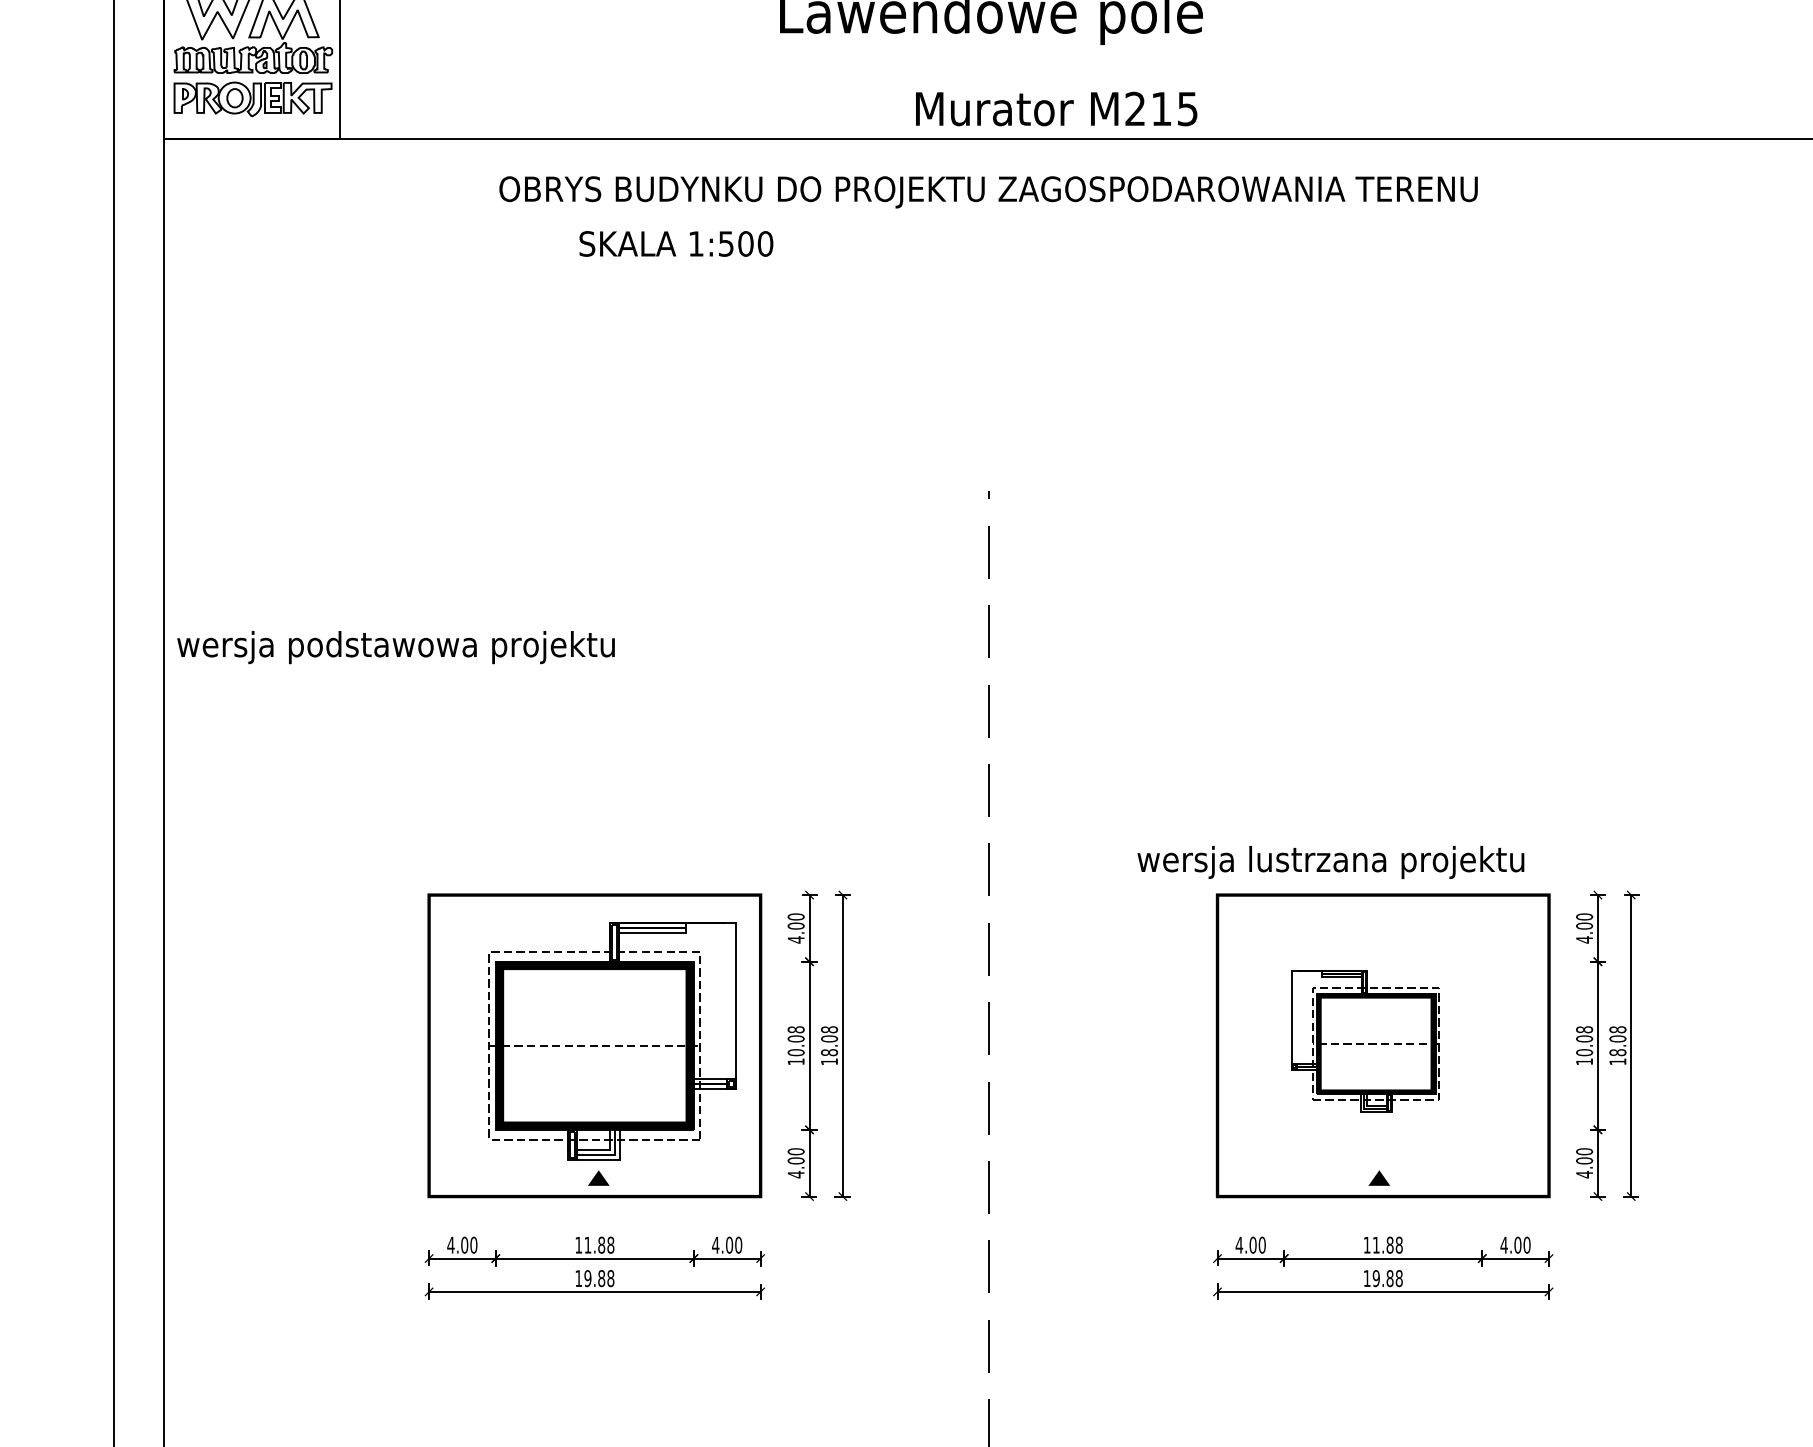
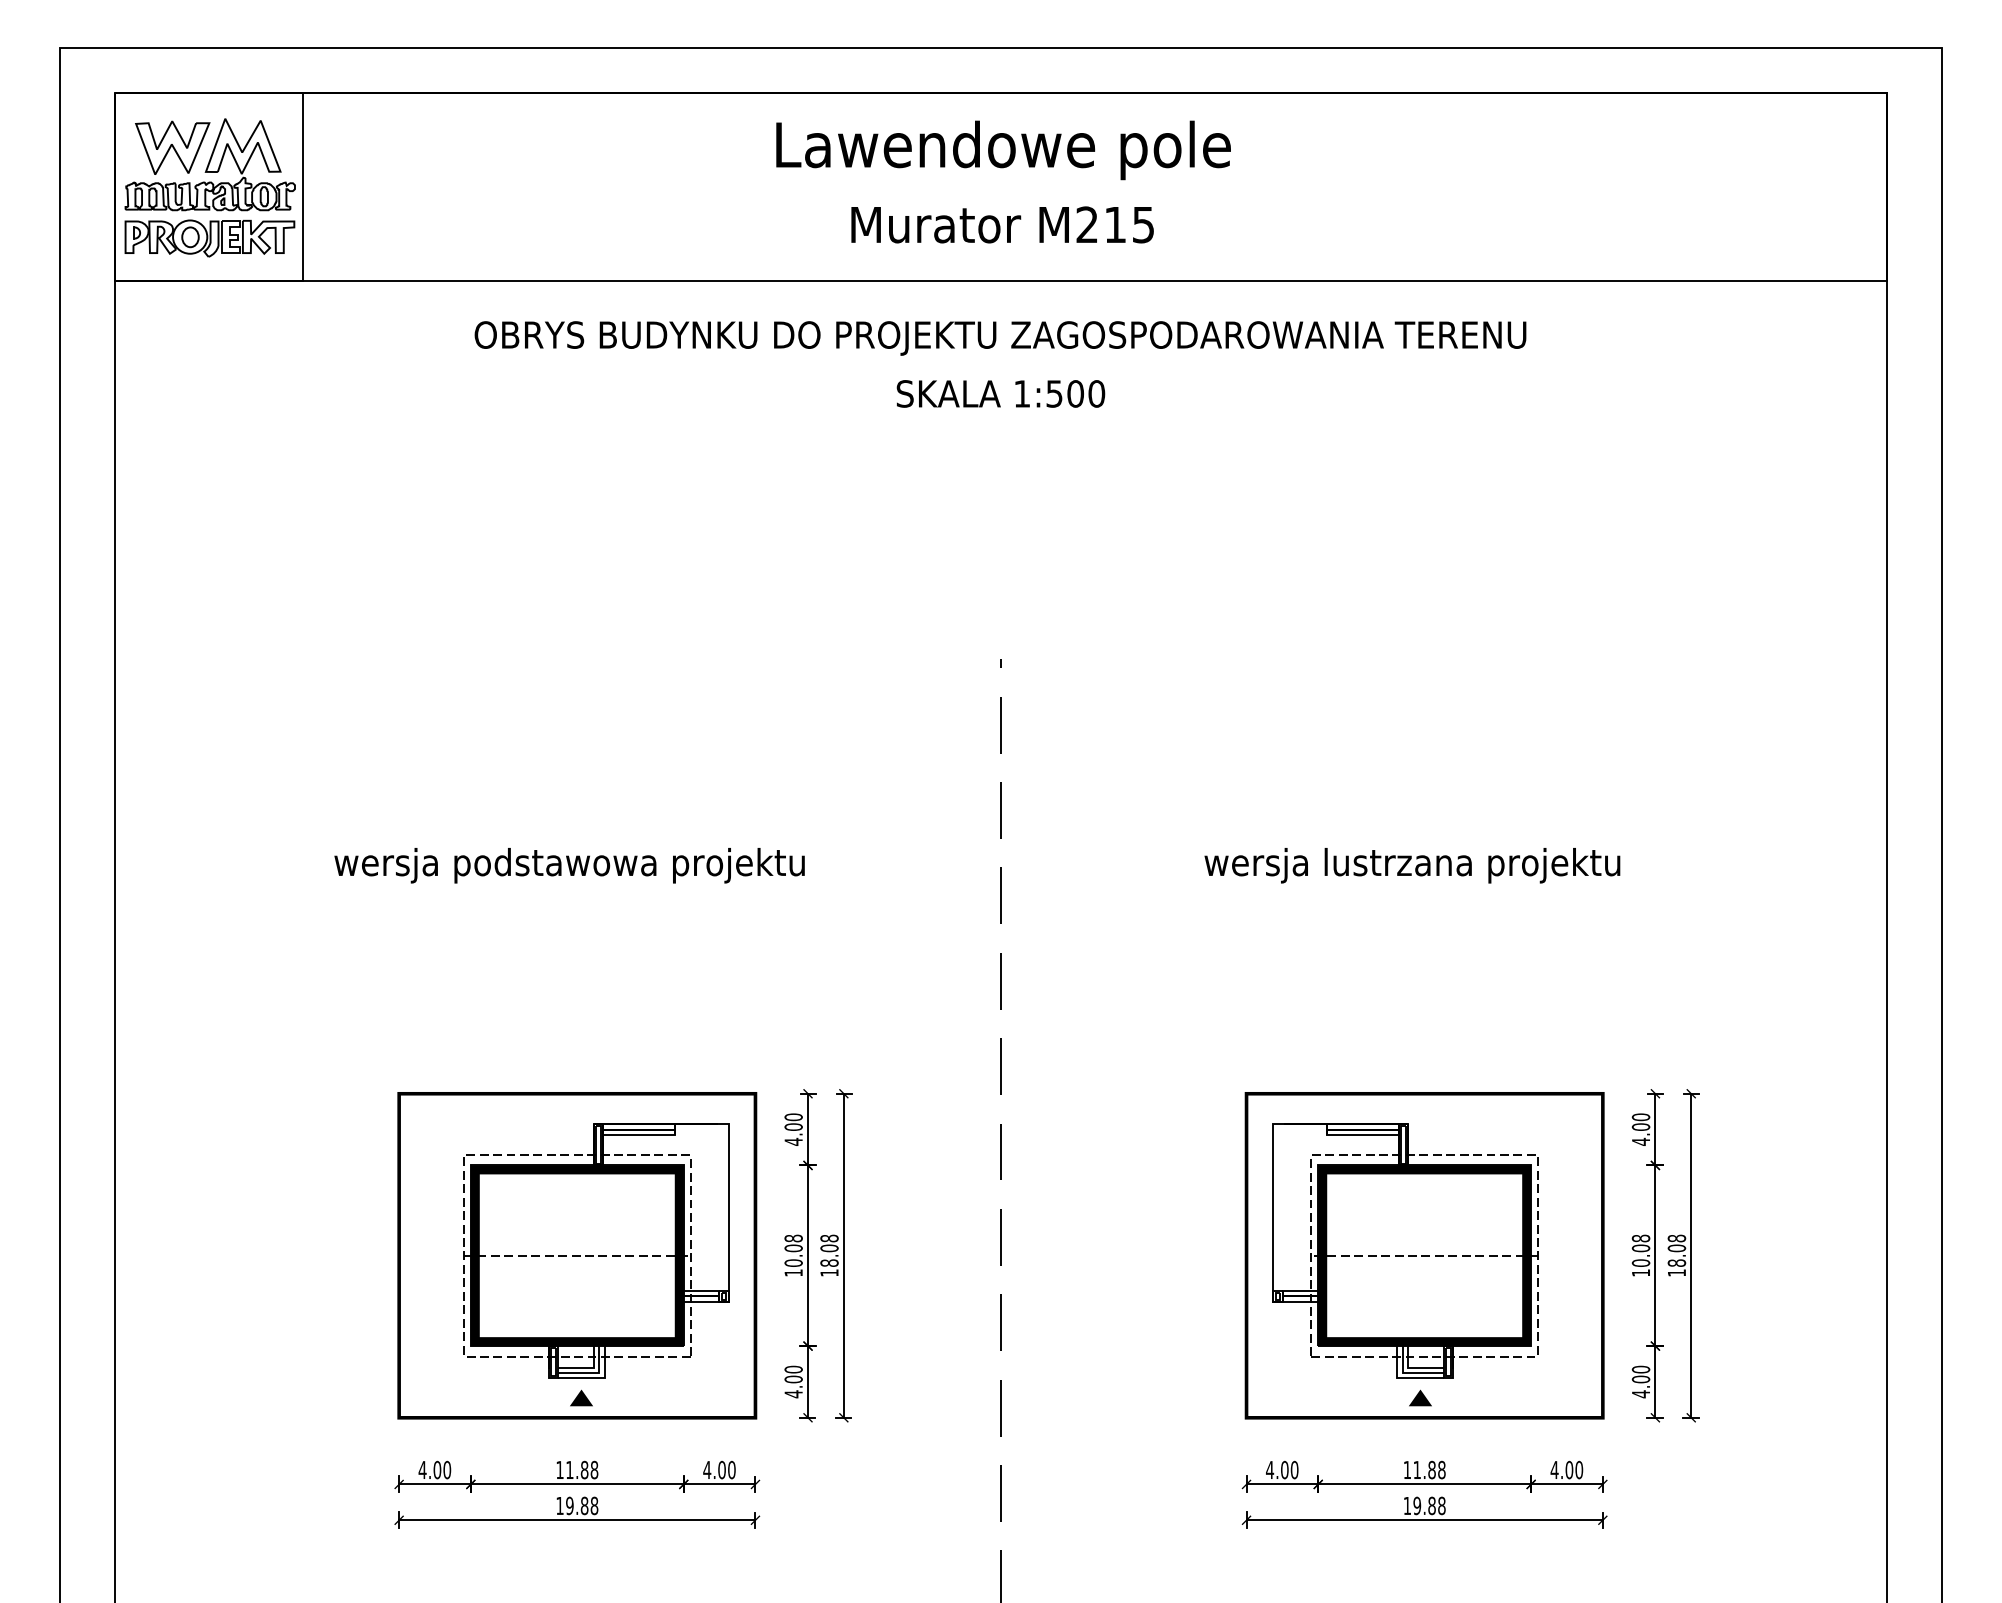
text: (1056, 108) -> (1002, 224), moved
text: (675, 243) -> (1000, 393), moved
text: (395, 647) -> (569, 865), moved
text: (1330, 862) -> (1412, 865), moved
part: (1365, 1040) -> (1405, 1250), size x1.67

